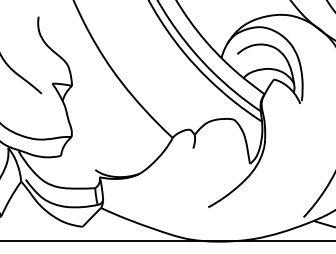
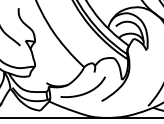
curve: (175, 189) -> (85, 92), added

